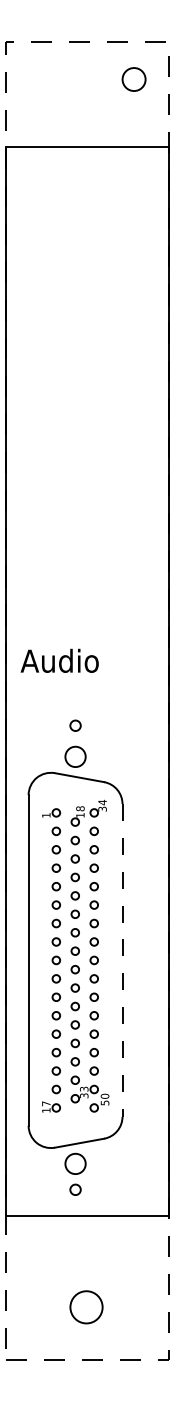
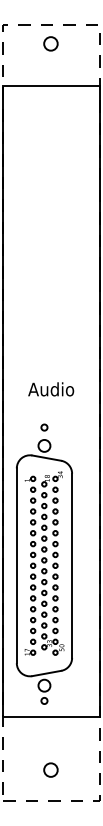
circle: (133, 78) -> (50, 43), moved
text: (60, 661) -> (51, 389), moved
line: (123, 961) -> (72, 566), dashed -> solid
circle: (85, 1306) -> (50, 769), size x0.71

